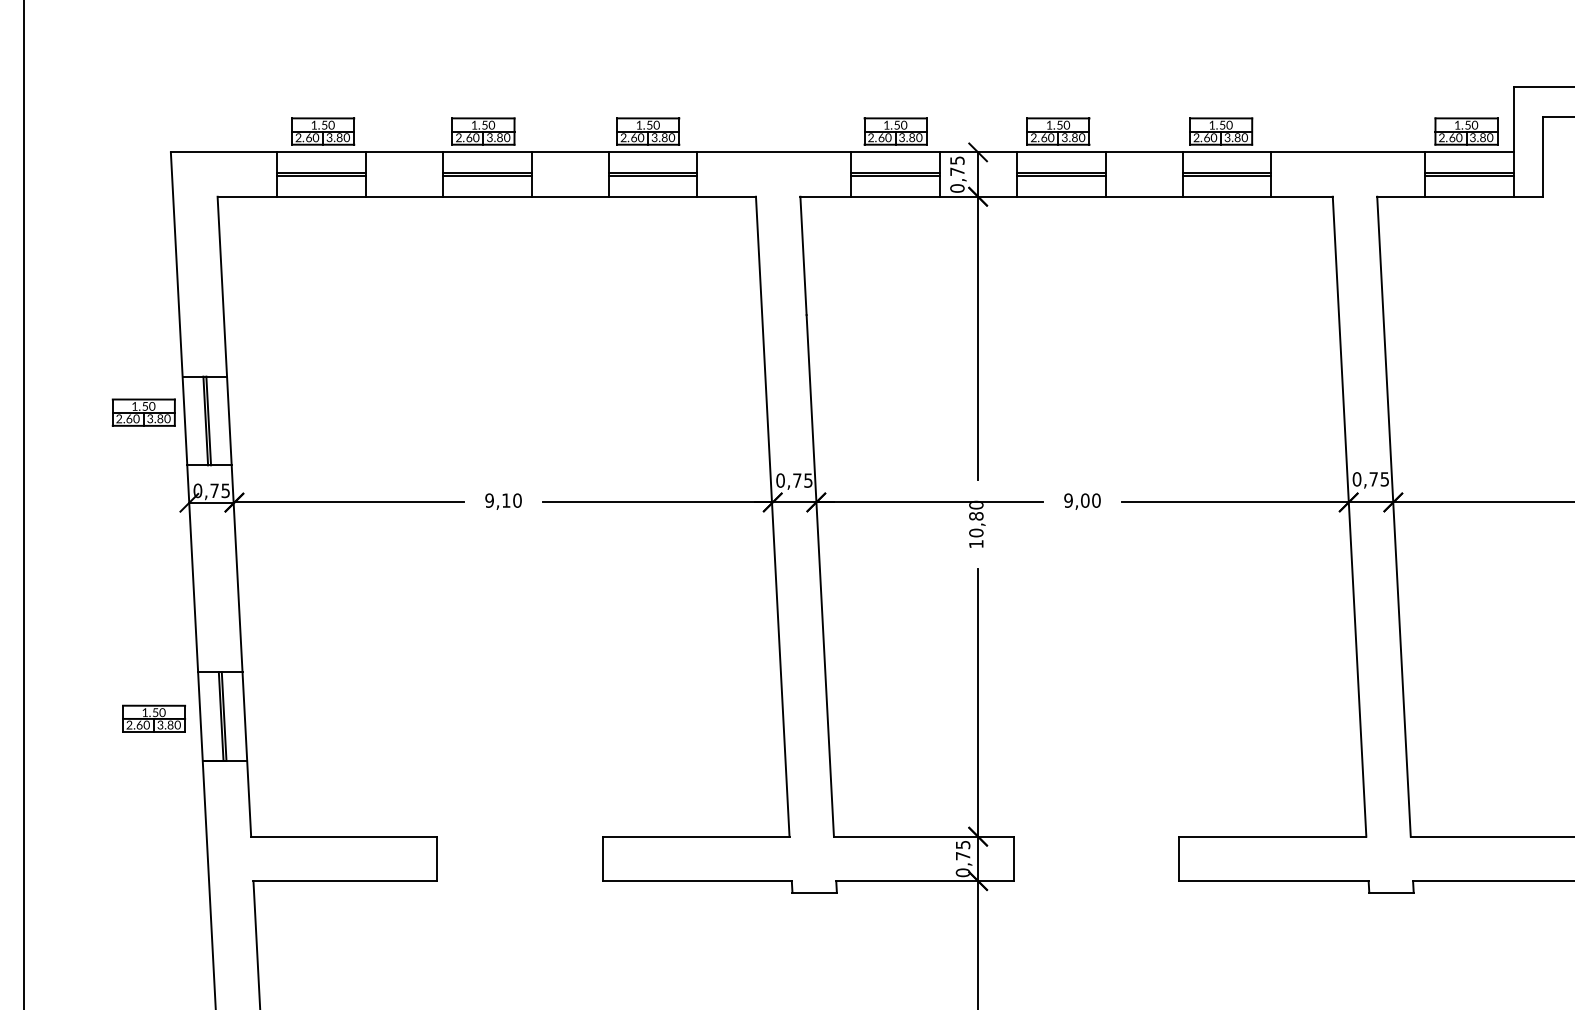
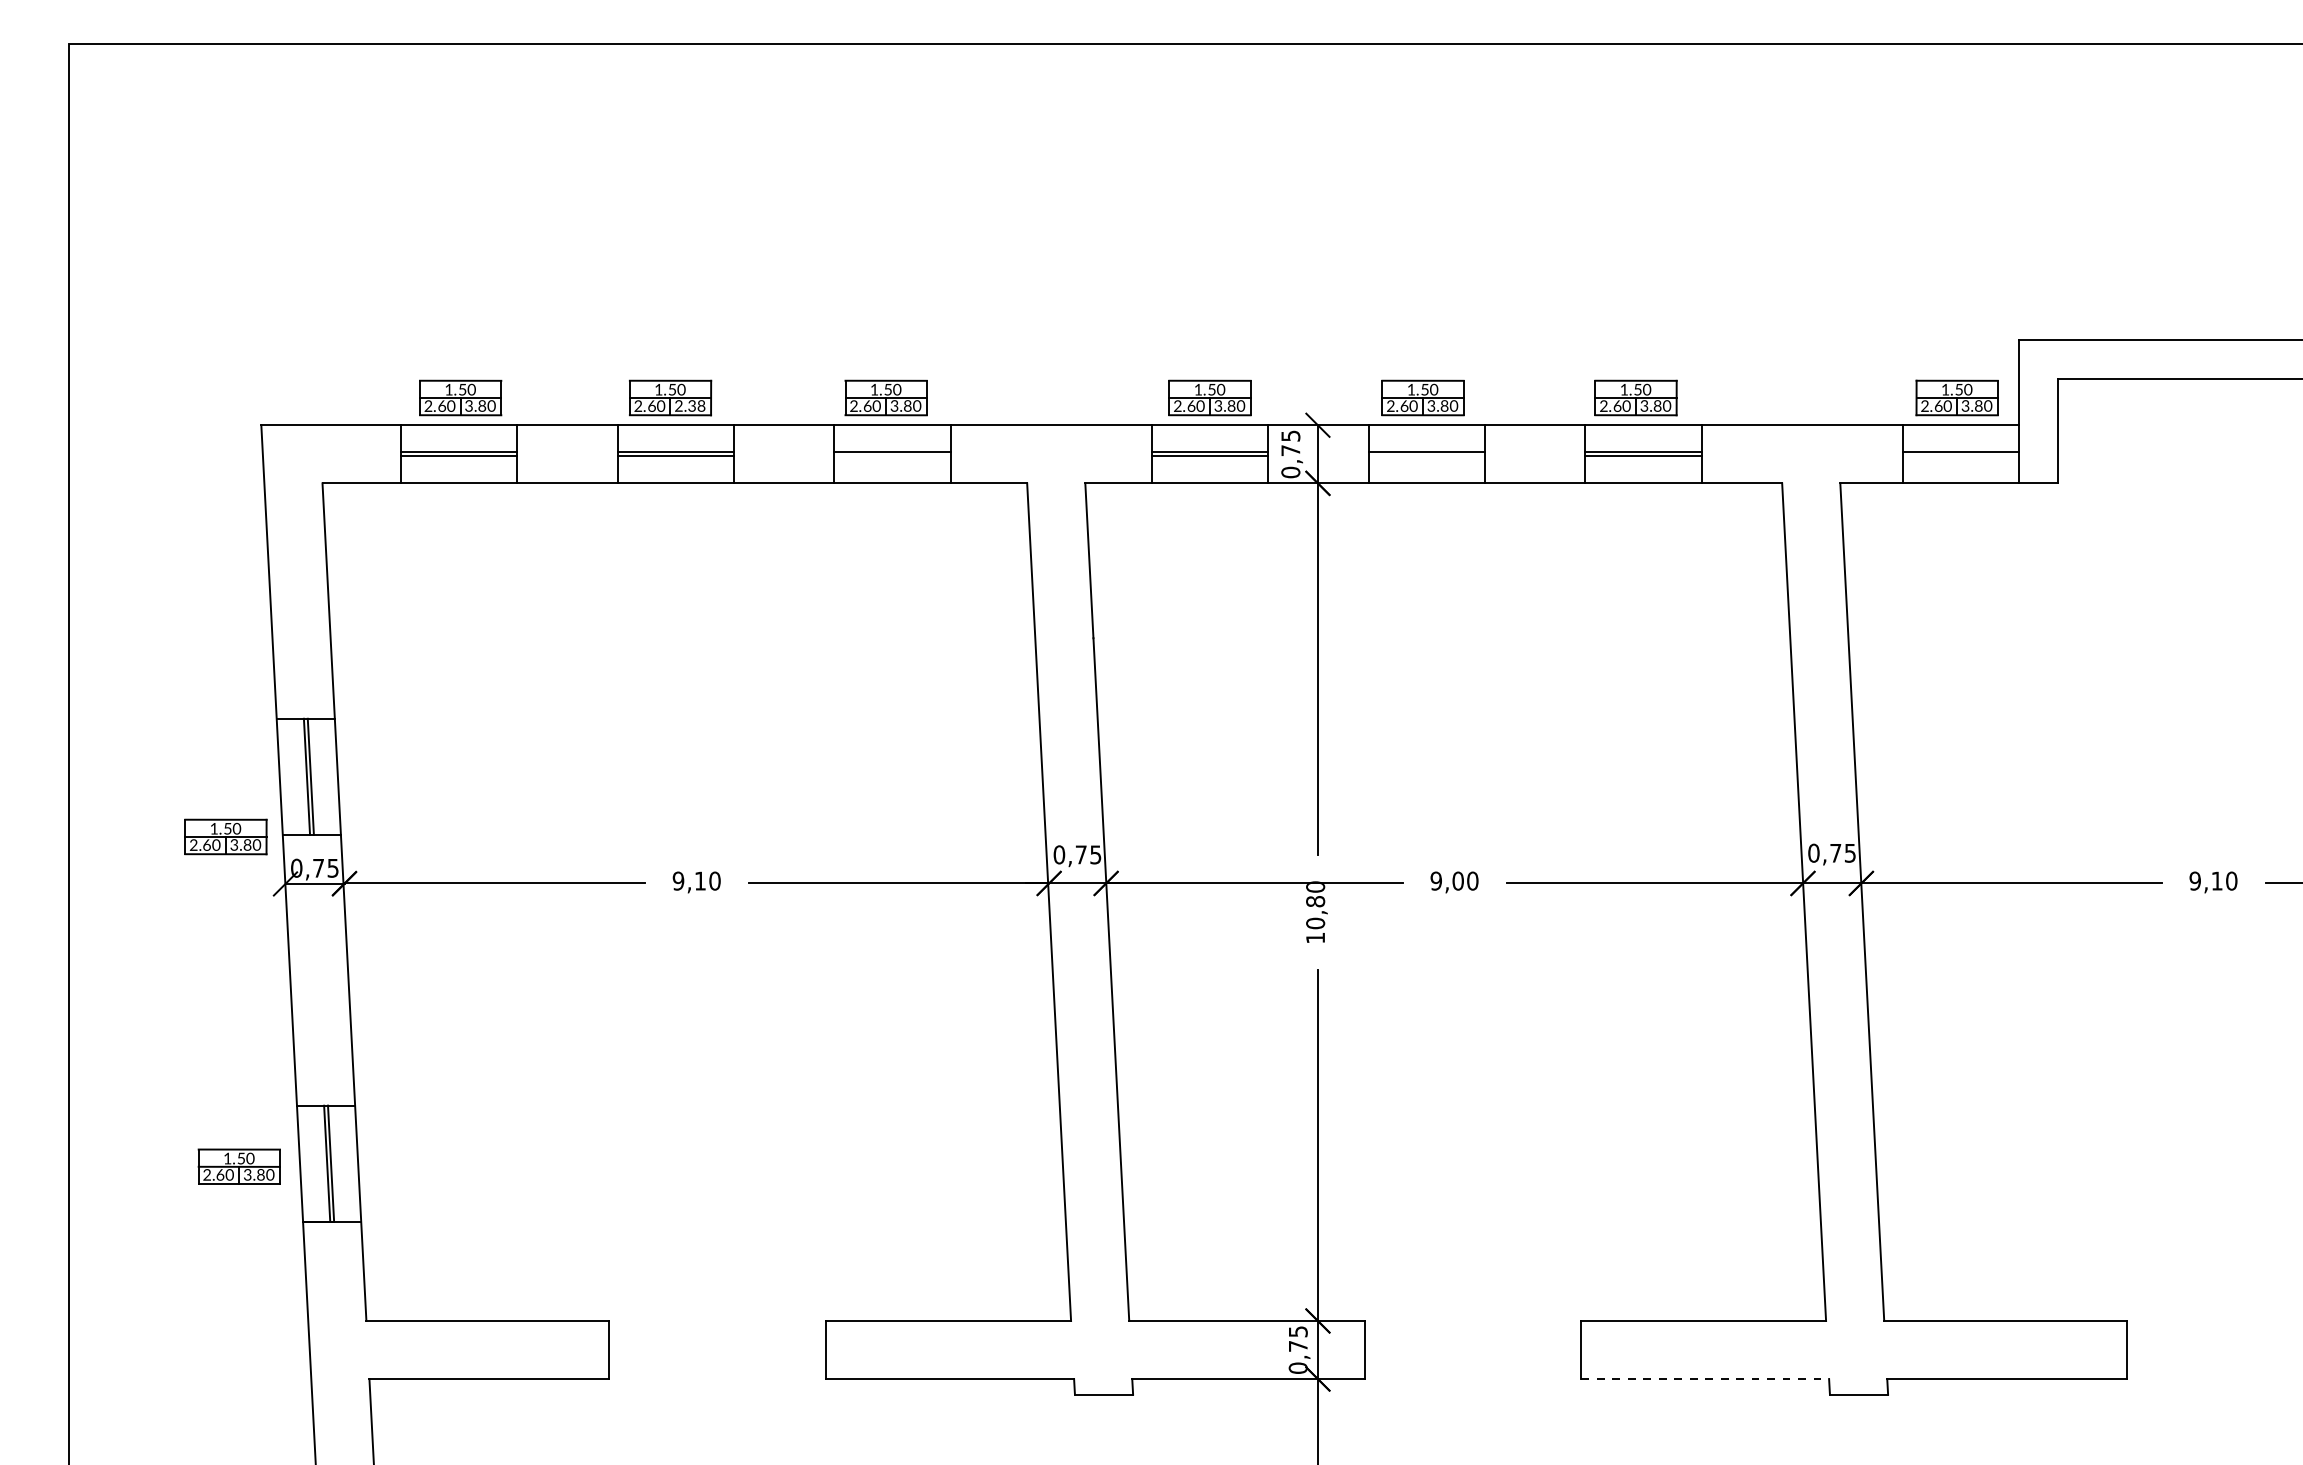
text: (498, 138) -> (690, 406), 3.80 -> 2.38
line: (653, 176) -> (892, 456), removed
line: (1061, 176) -> (1426, 456), removed
line: (1469, 176) -> (1960, 456), removed
part: (143, 412) -> (225, 836), moved
line: (1274, 881) -> (1705, 1379), solid -> dashed

